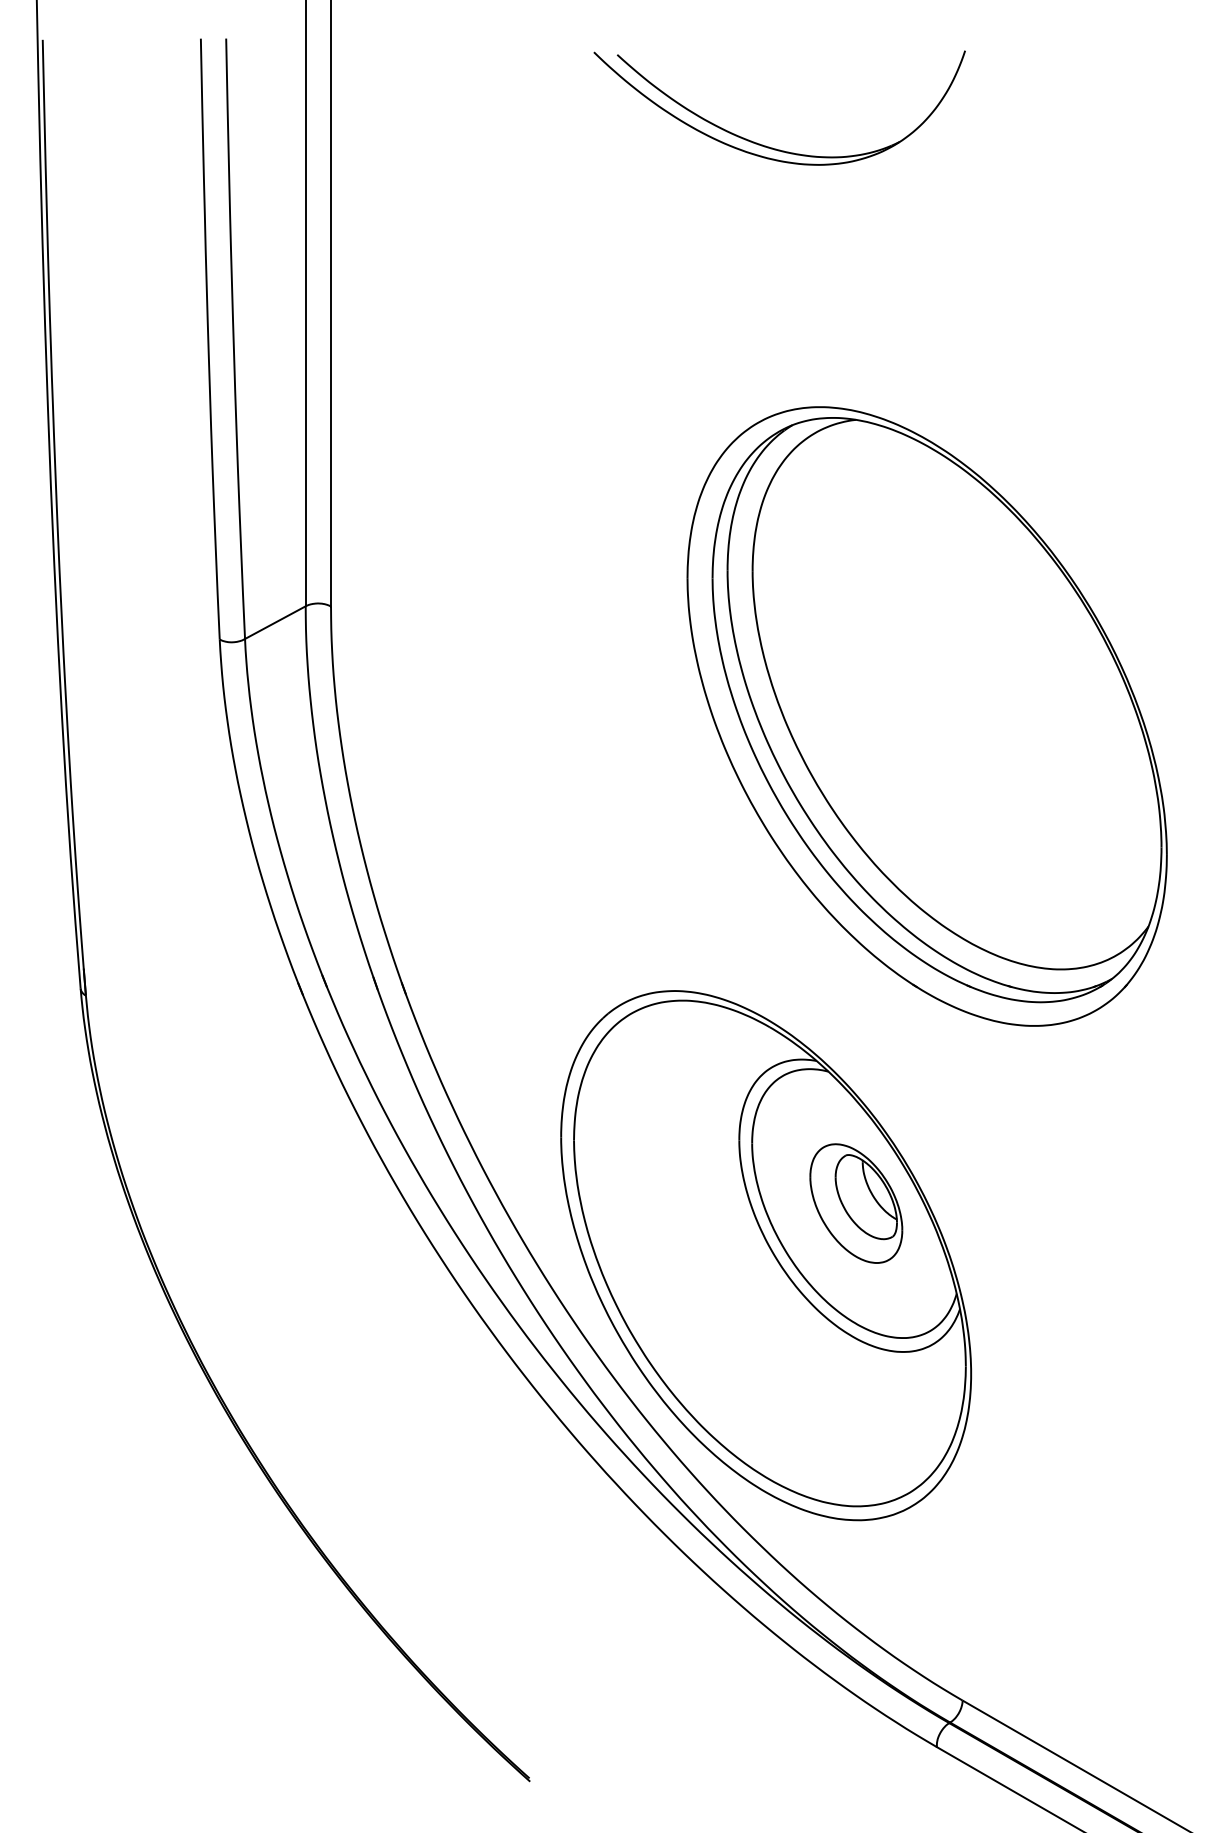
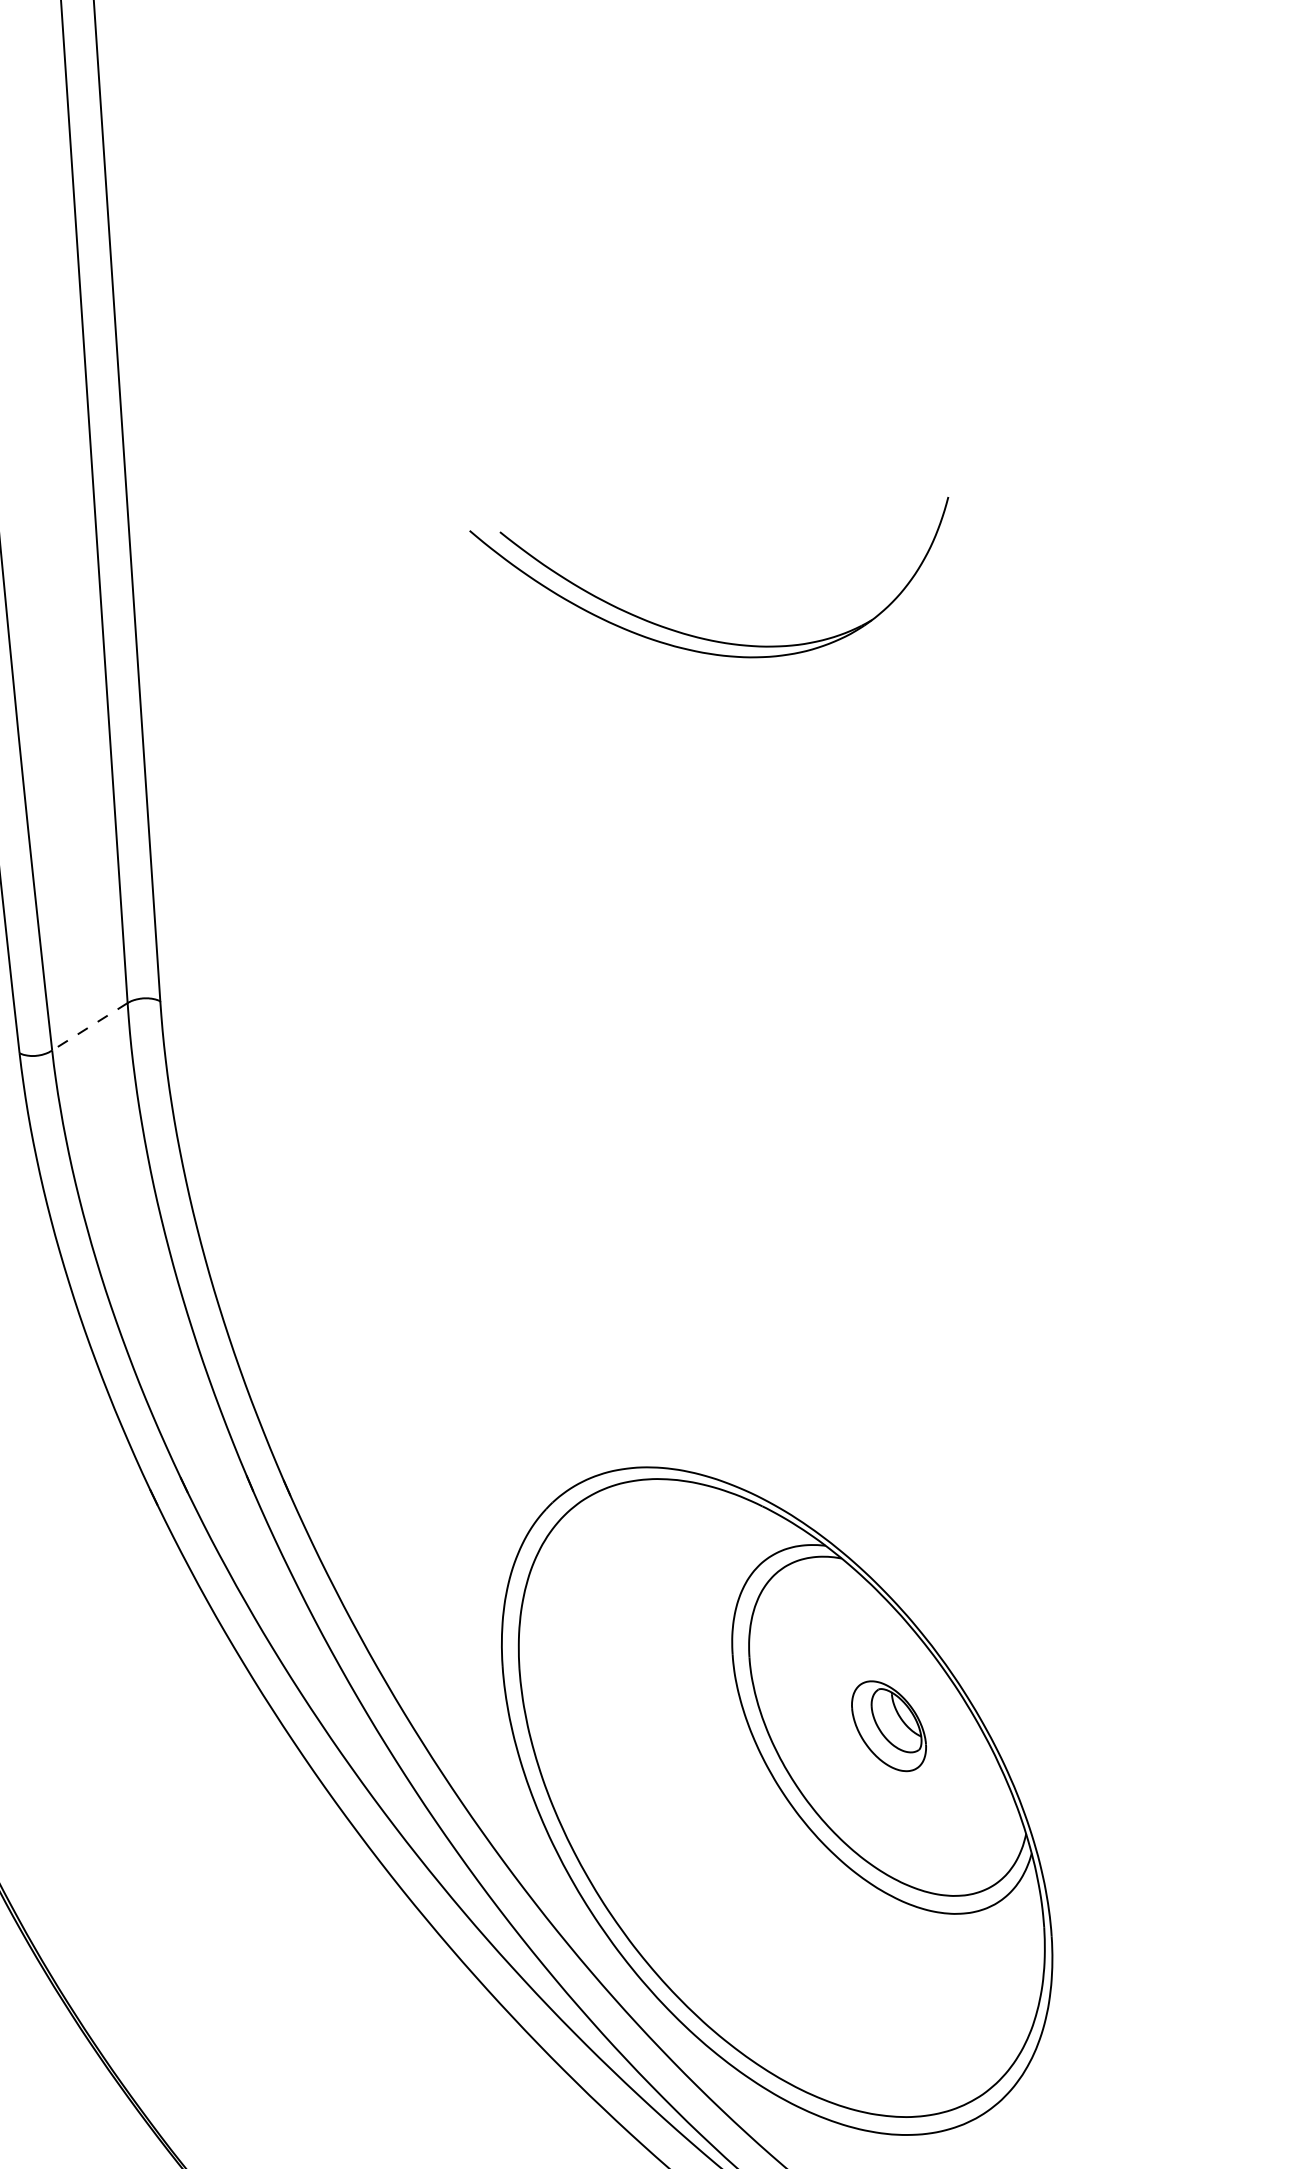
part: (769, 146) -> (704, 637), moved
line: (274, 622) -> (88, 1026), solid -> dashed
part: (926, 716) -> (937, 1092), removed
part: (856, 1203) -> (889, 1726), size x0.6

